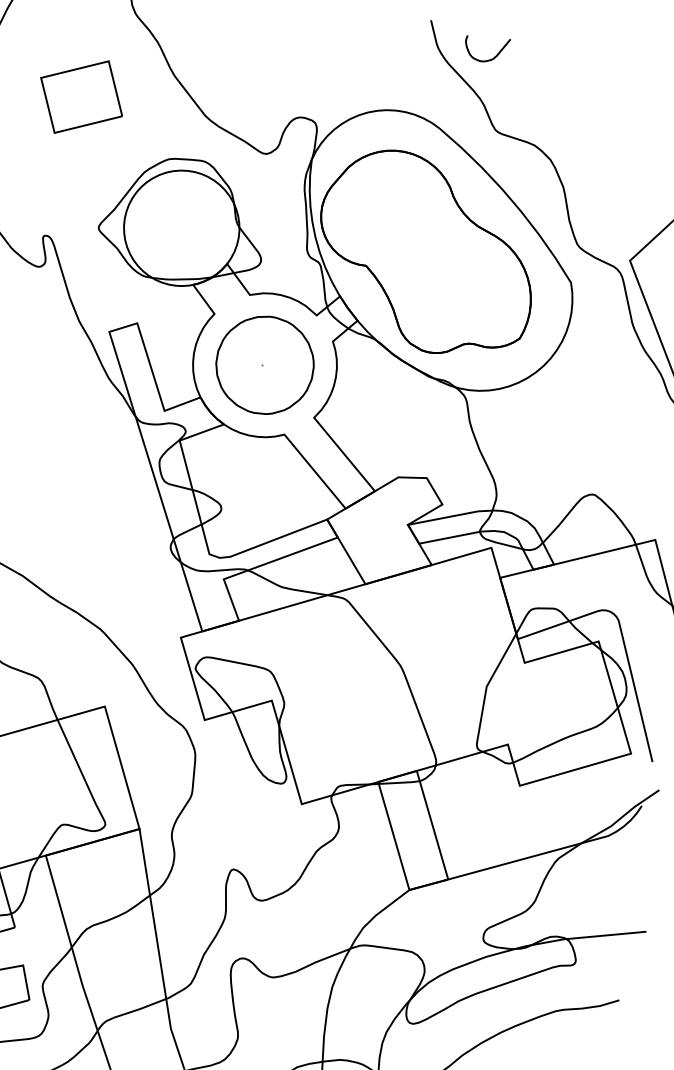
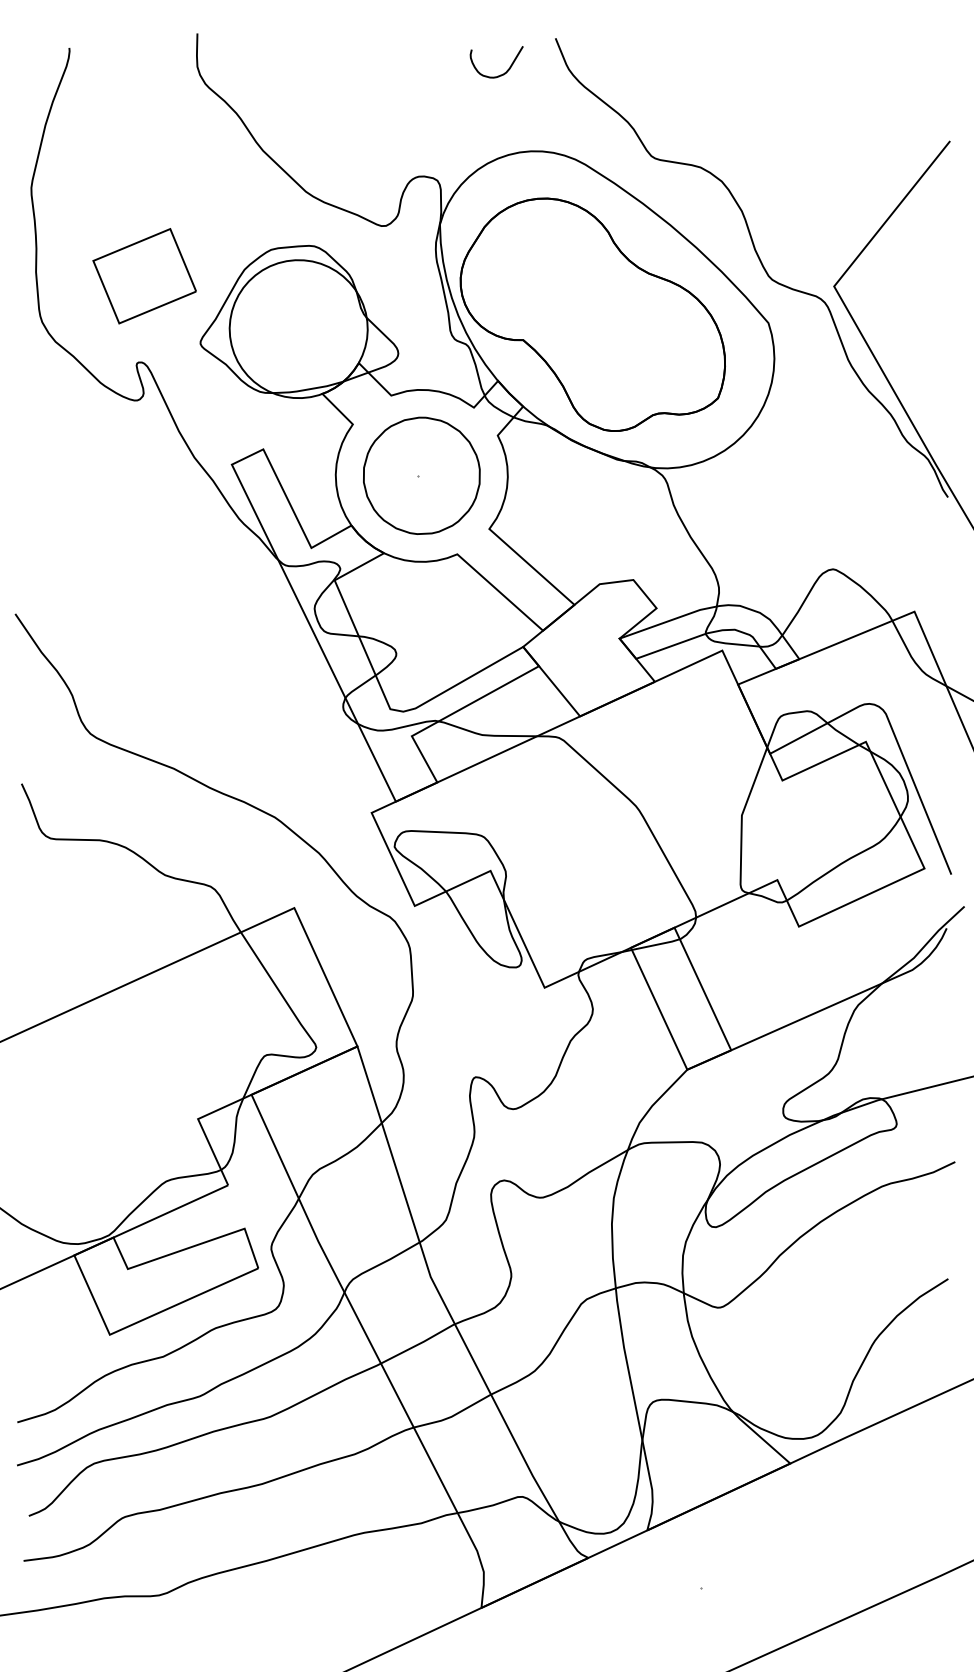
curve: (488, 59) -> (500, 74), moved
part: (81, 97) -> (144, 276), moved

